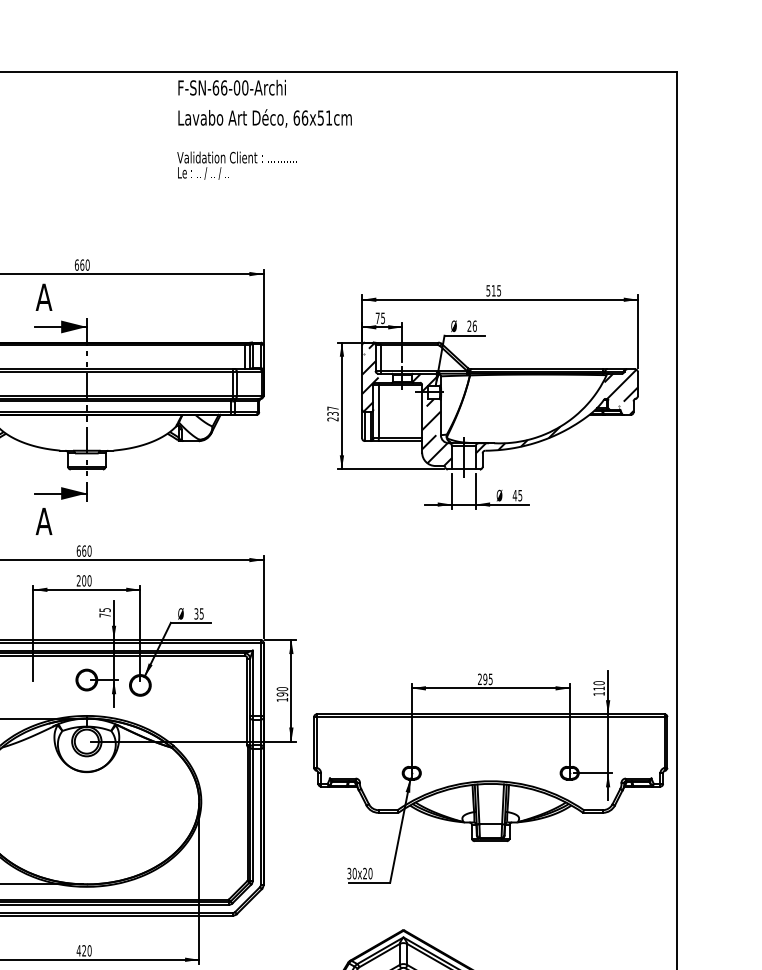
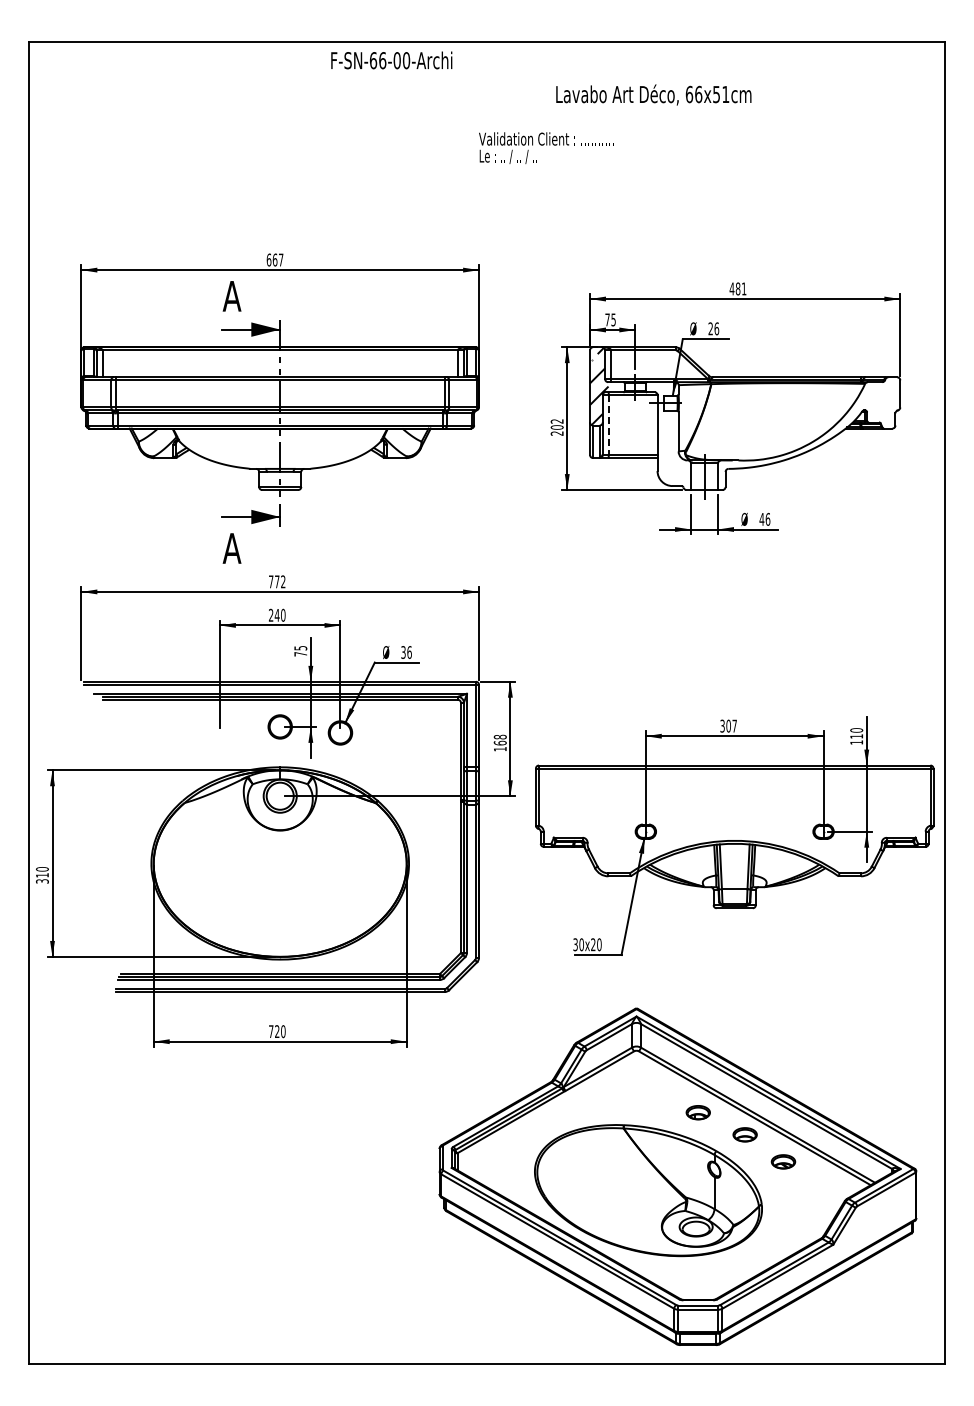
text: (231, 87) -> (391, 60), moved
text: (264, 118) -> (653, 94), moved
text: (237, 165) -> (546, 147), moved
text: (87, 264) -> (280, 259), 660 -> 667
text: (493, 290) -> (737, 288), 515 -> 481
text: (332, 411) -> (556, 424), 237 -> 202
line: (378, 412) -> (608, 425), solid -> dashed
hatch: (557, 419) -> (809, 433), removed
hatch: (431, 420) -> (668, 434), removed
text: (519, 494) -> (767, 518), 45 -> 46
text: (84, 550) -> (277, 581), 660 -> 772
text: (83, 580) -> (276, 614), 200 -> 240
text: (201, 613) -> (409, 652), 35 -> 36
text: (485, 678) -> (728, 725), 295 -> 307
text: (281, 691) -> (499, 739), 190 -> 168
text: (78, 950) -> (270, 1031), 420 -> 720

